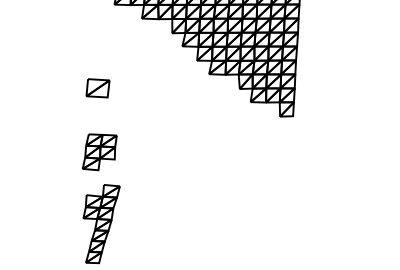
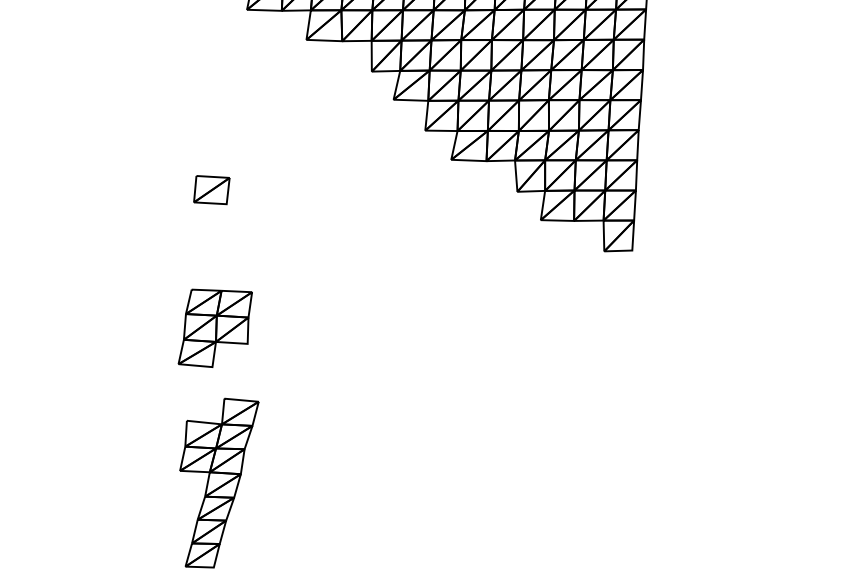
part: (98, 87) -> (212, 188), size x0.71

